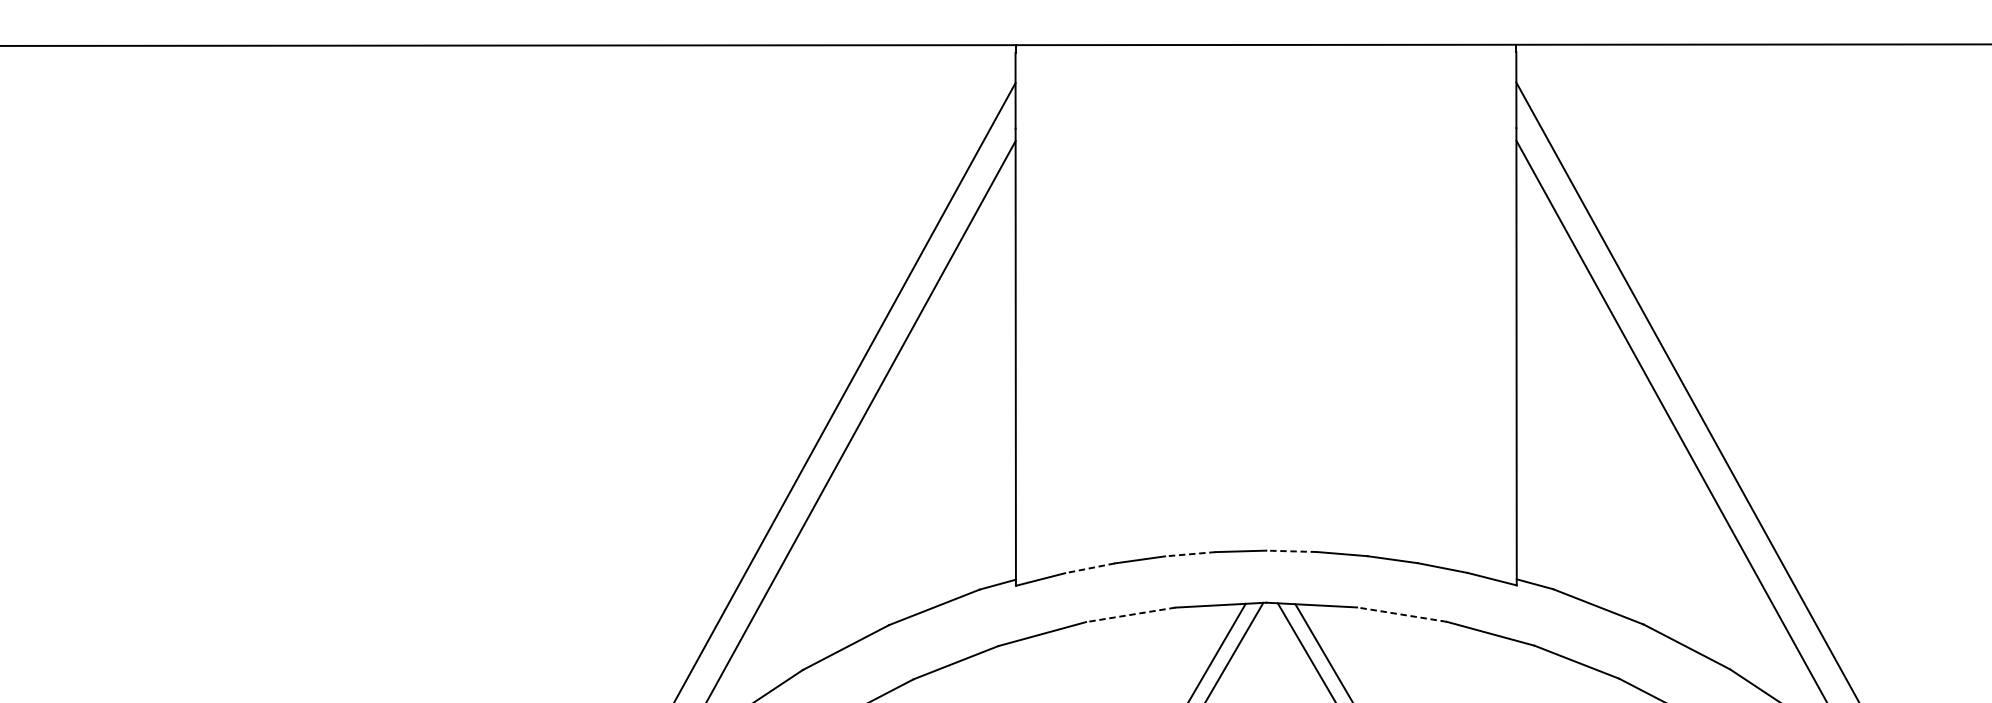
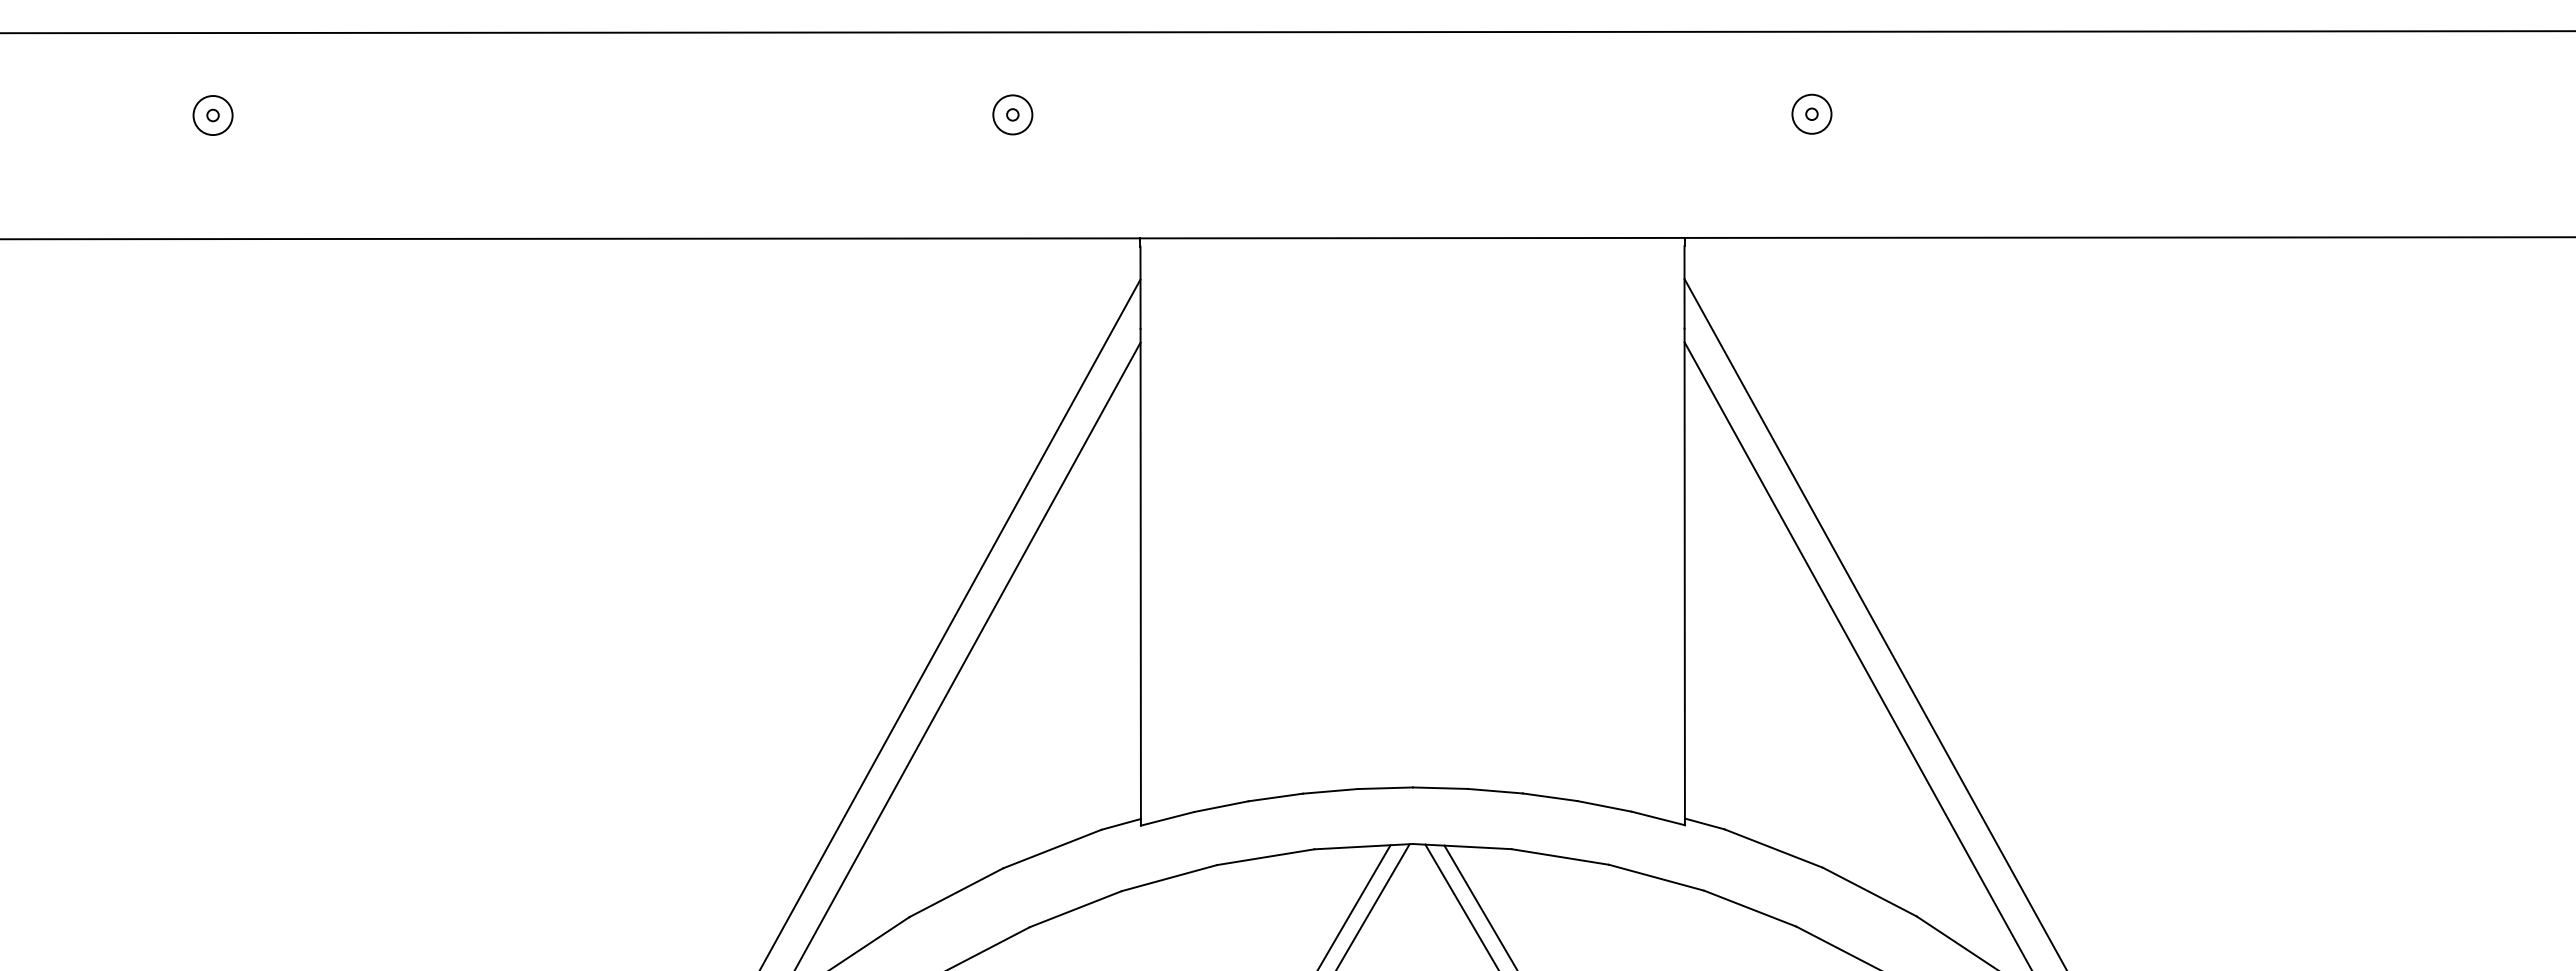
line: (1291, 551) -> (1440, 788), dashed -> solid
line: (1190, 554) -> (1330, 791), dashed -> solid
line: (1090, 568) -> (1221, 806), dashed -> solid
line: (1401, 614) -> (1559, 856), dashed -> solid
line: (1130, 615) -> (1265, 857), dashed -> solid

